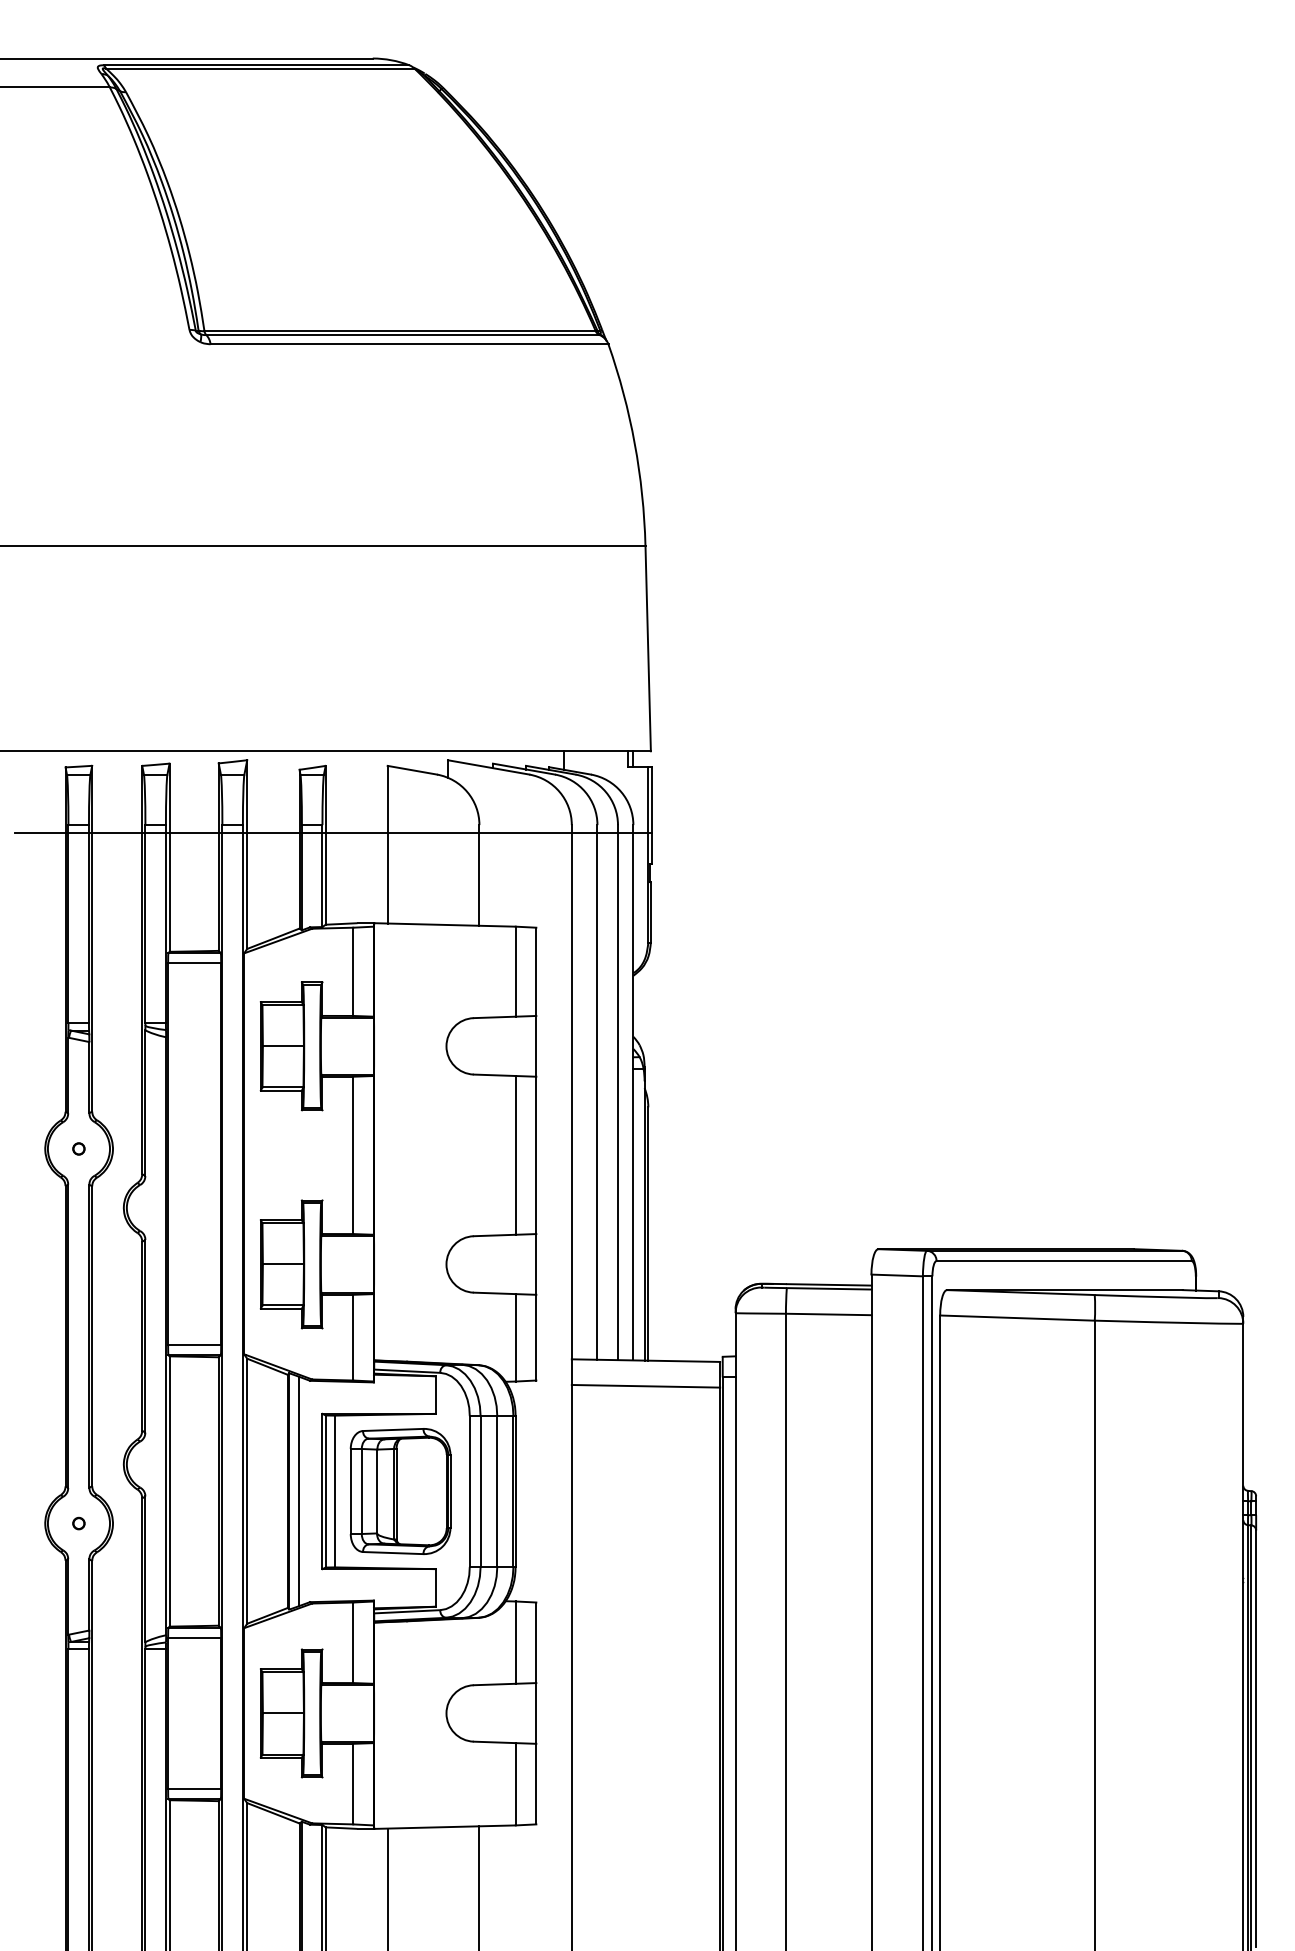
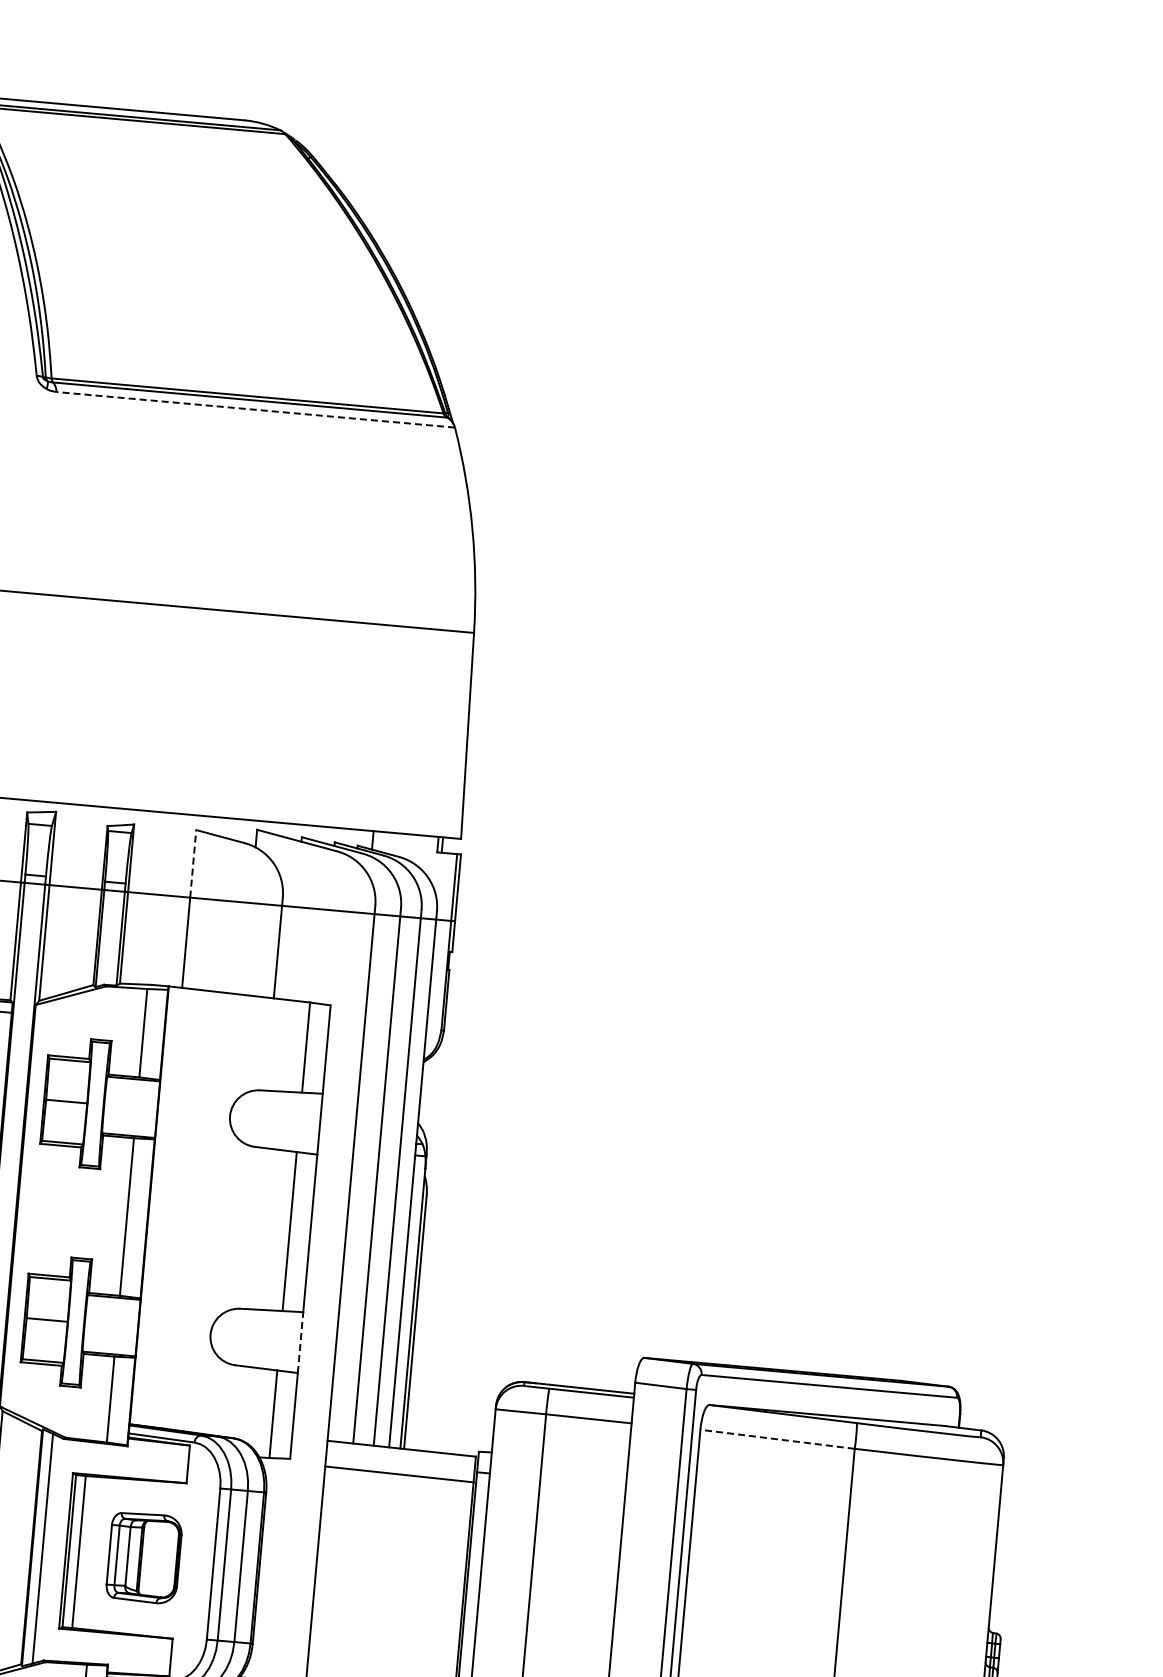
line: (409, 344) -> (255, 410), solid -> dashed
line: (387, 799) -> (193, 863), solid -> dashed
line: (536, 1263) -> (300, 1341), solid -> dashed
line: (1016, 1318) -> (776, 1439), solid -> dashed
part: (400, 1491) -> (144, 1557), size x0.7

